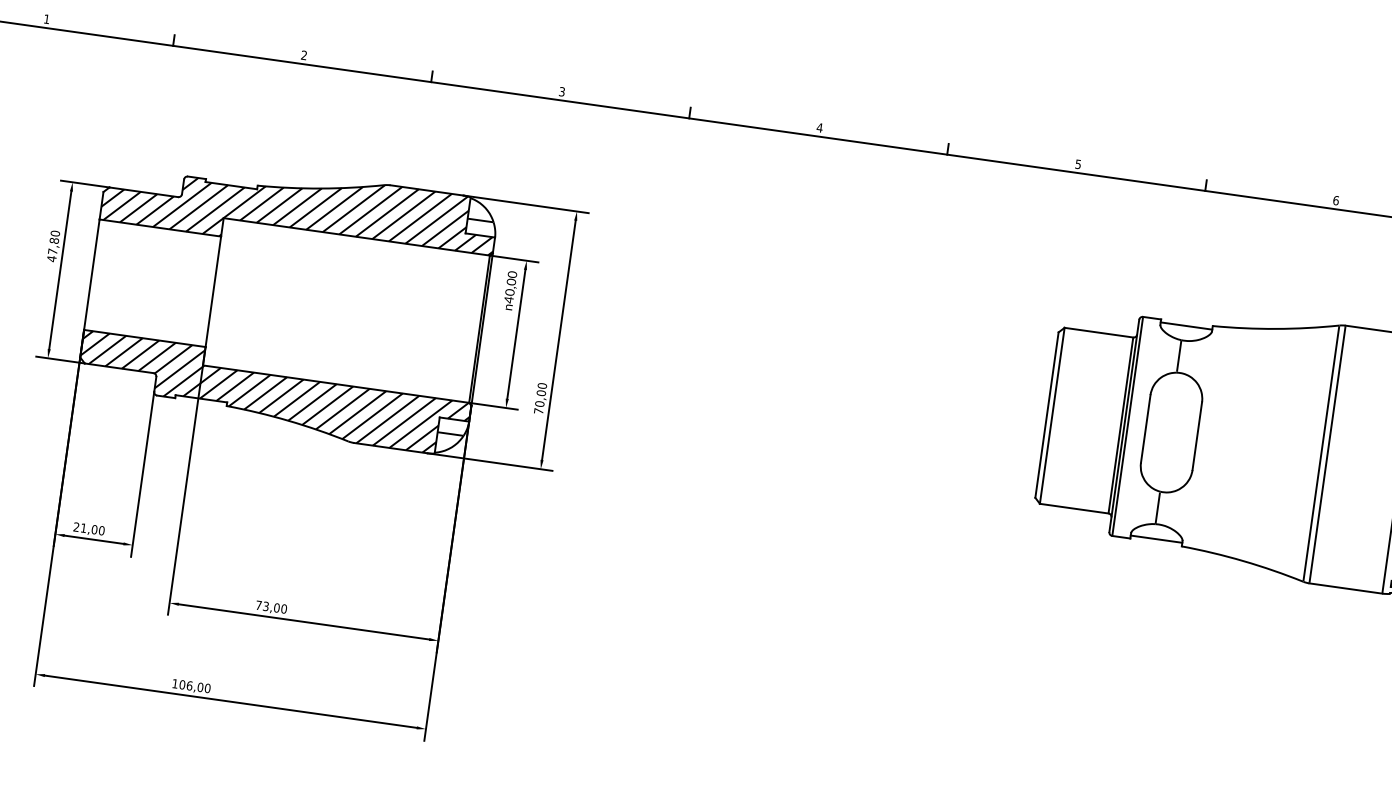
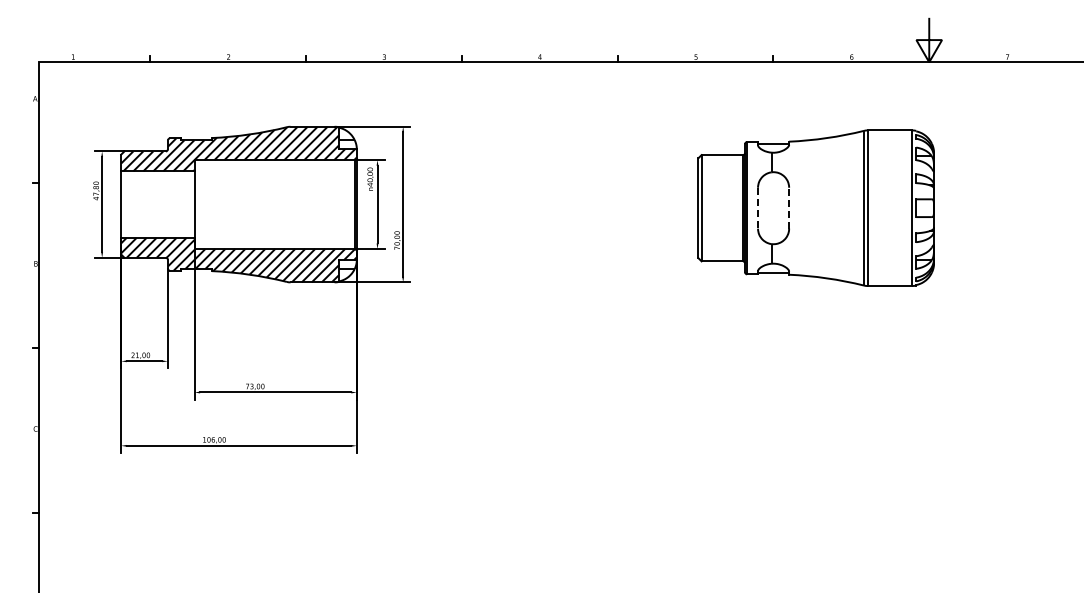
line: (1146, 429) -> (758, 208), solid -> dashed
line: (1198, 435) -> (789, 207), solid -> dashed

